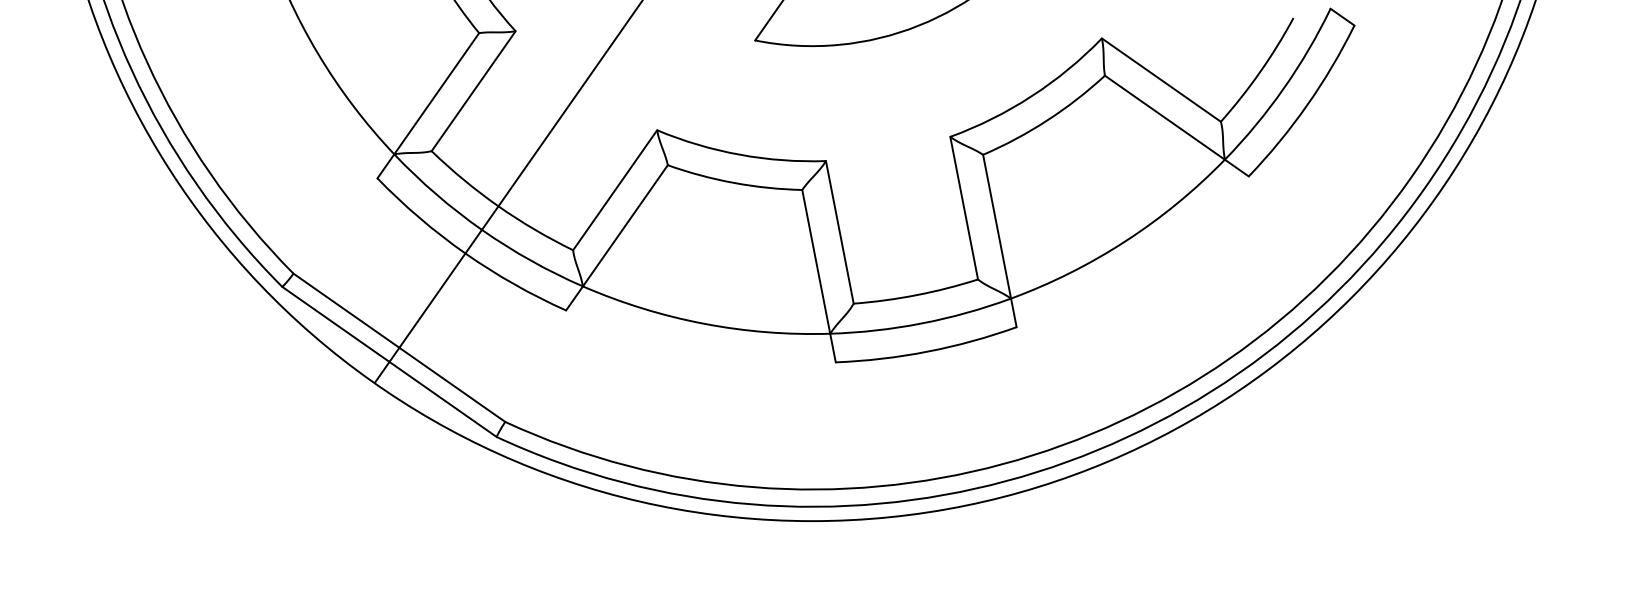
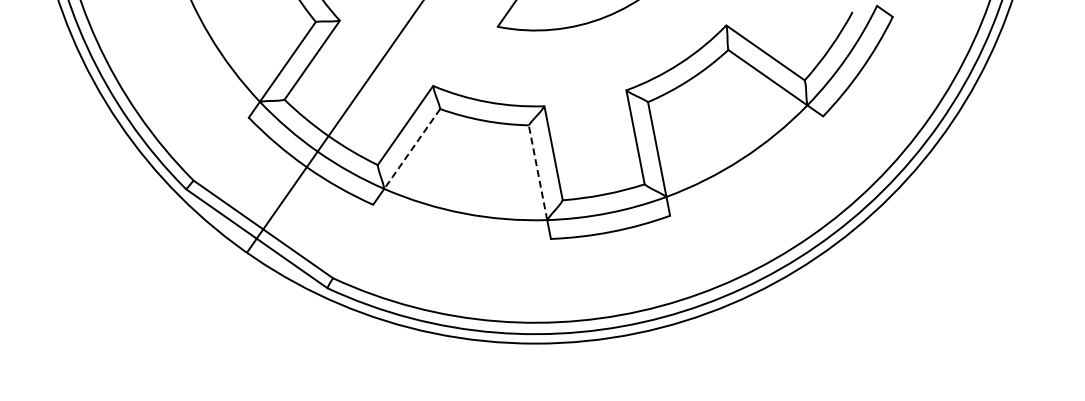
line: (625, 225) -> (412, 148), solid -> dashed
line: (815, 261) -> (537, 172), solid -> dashed

